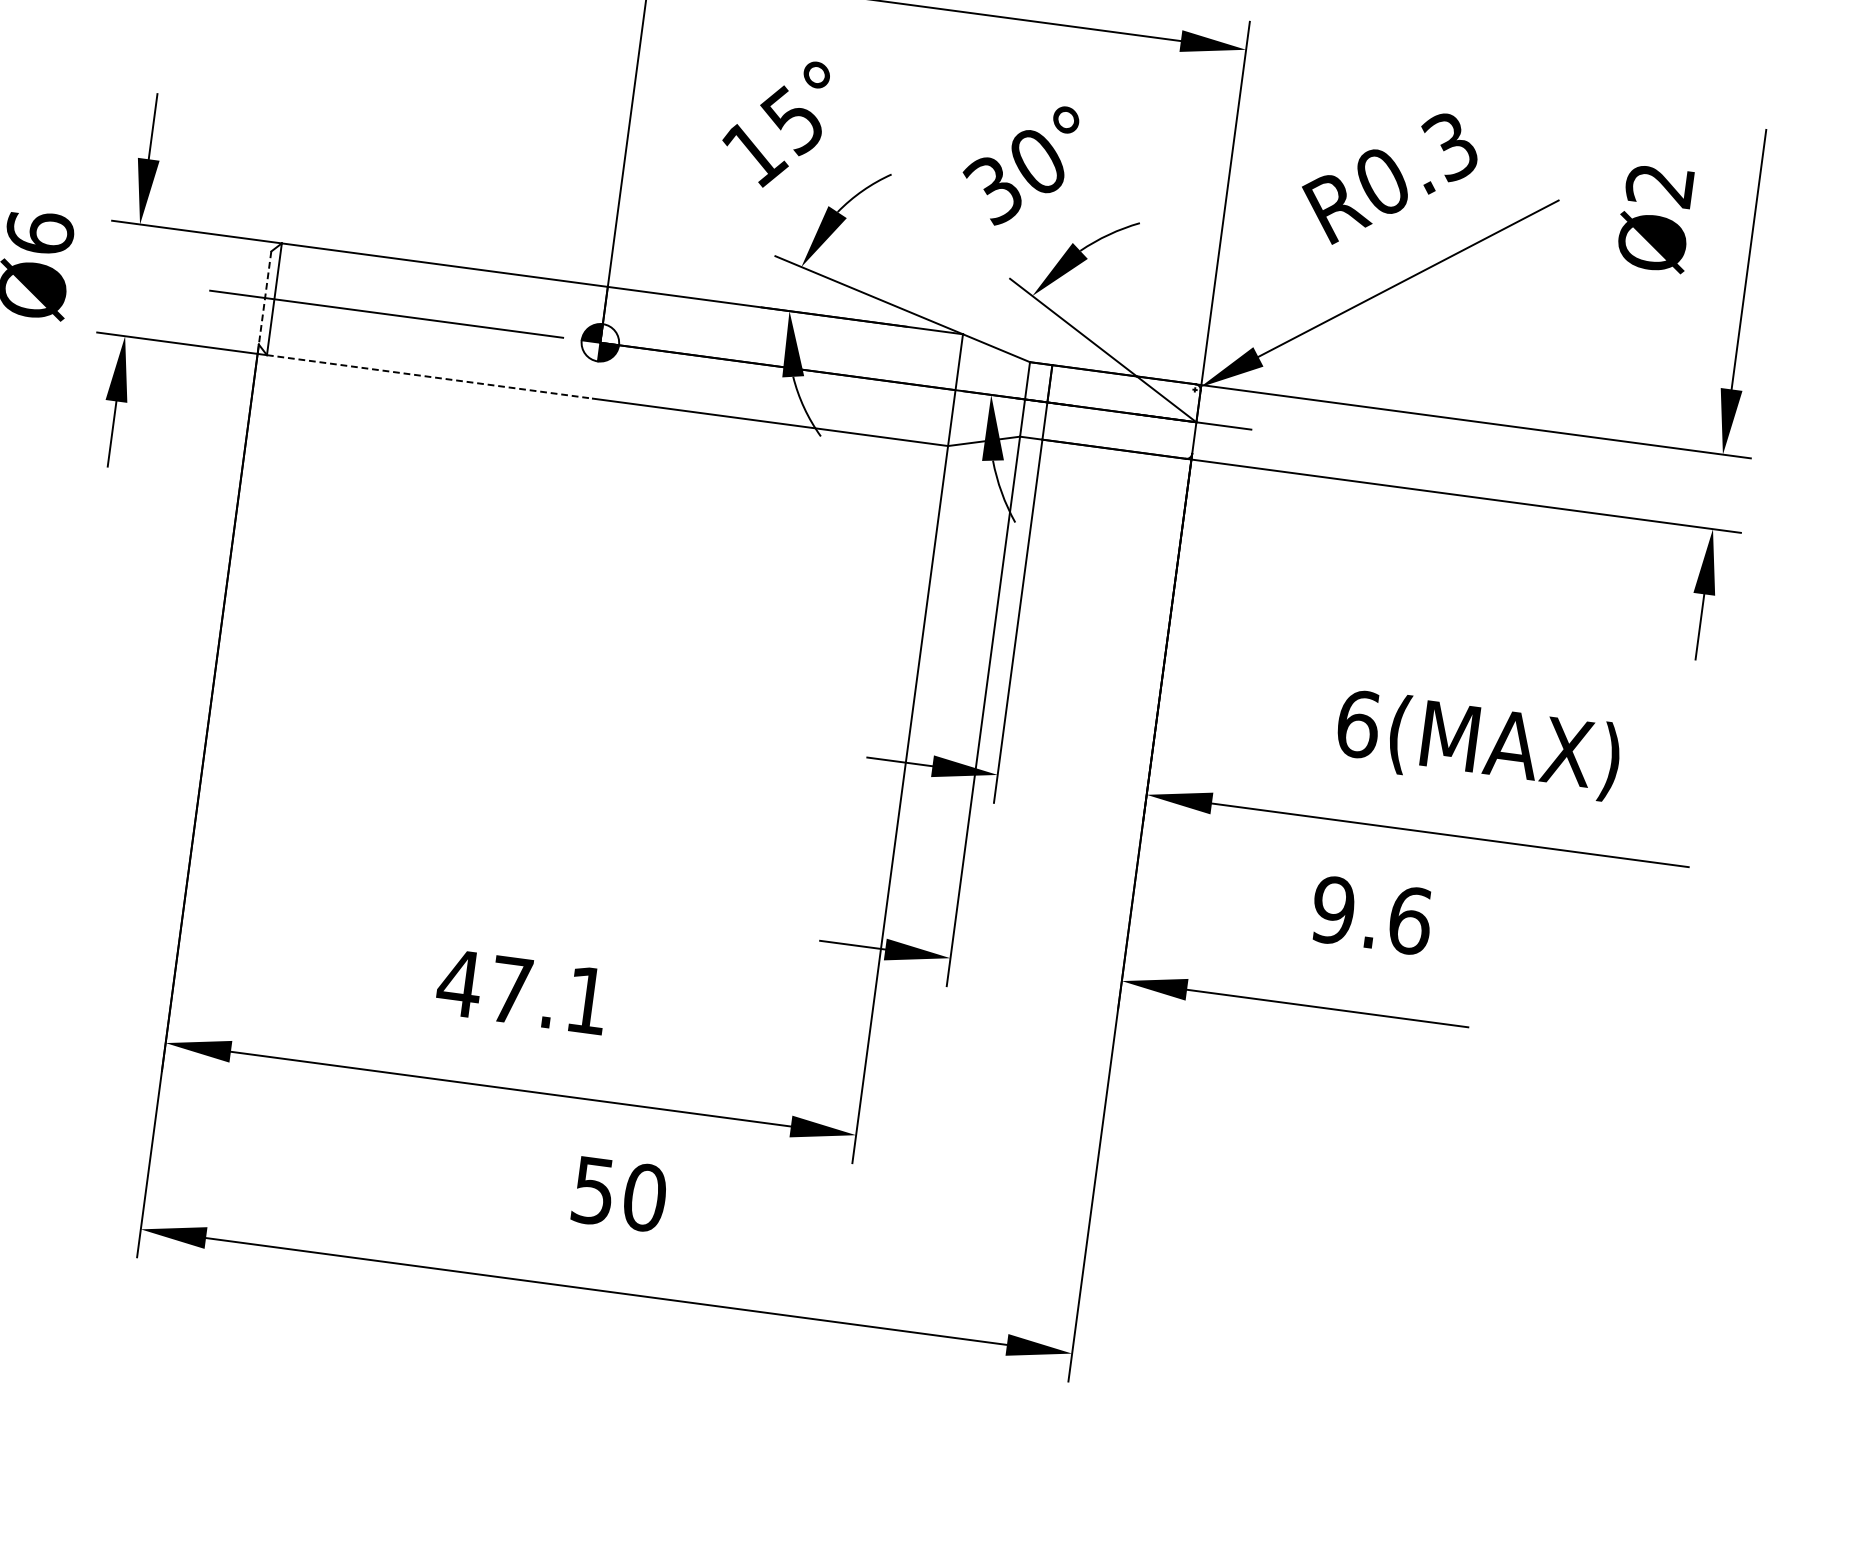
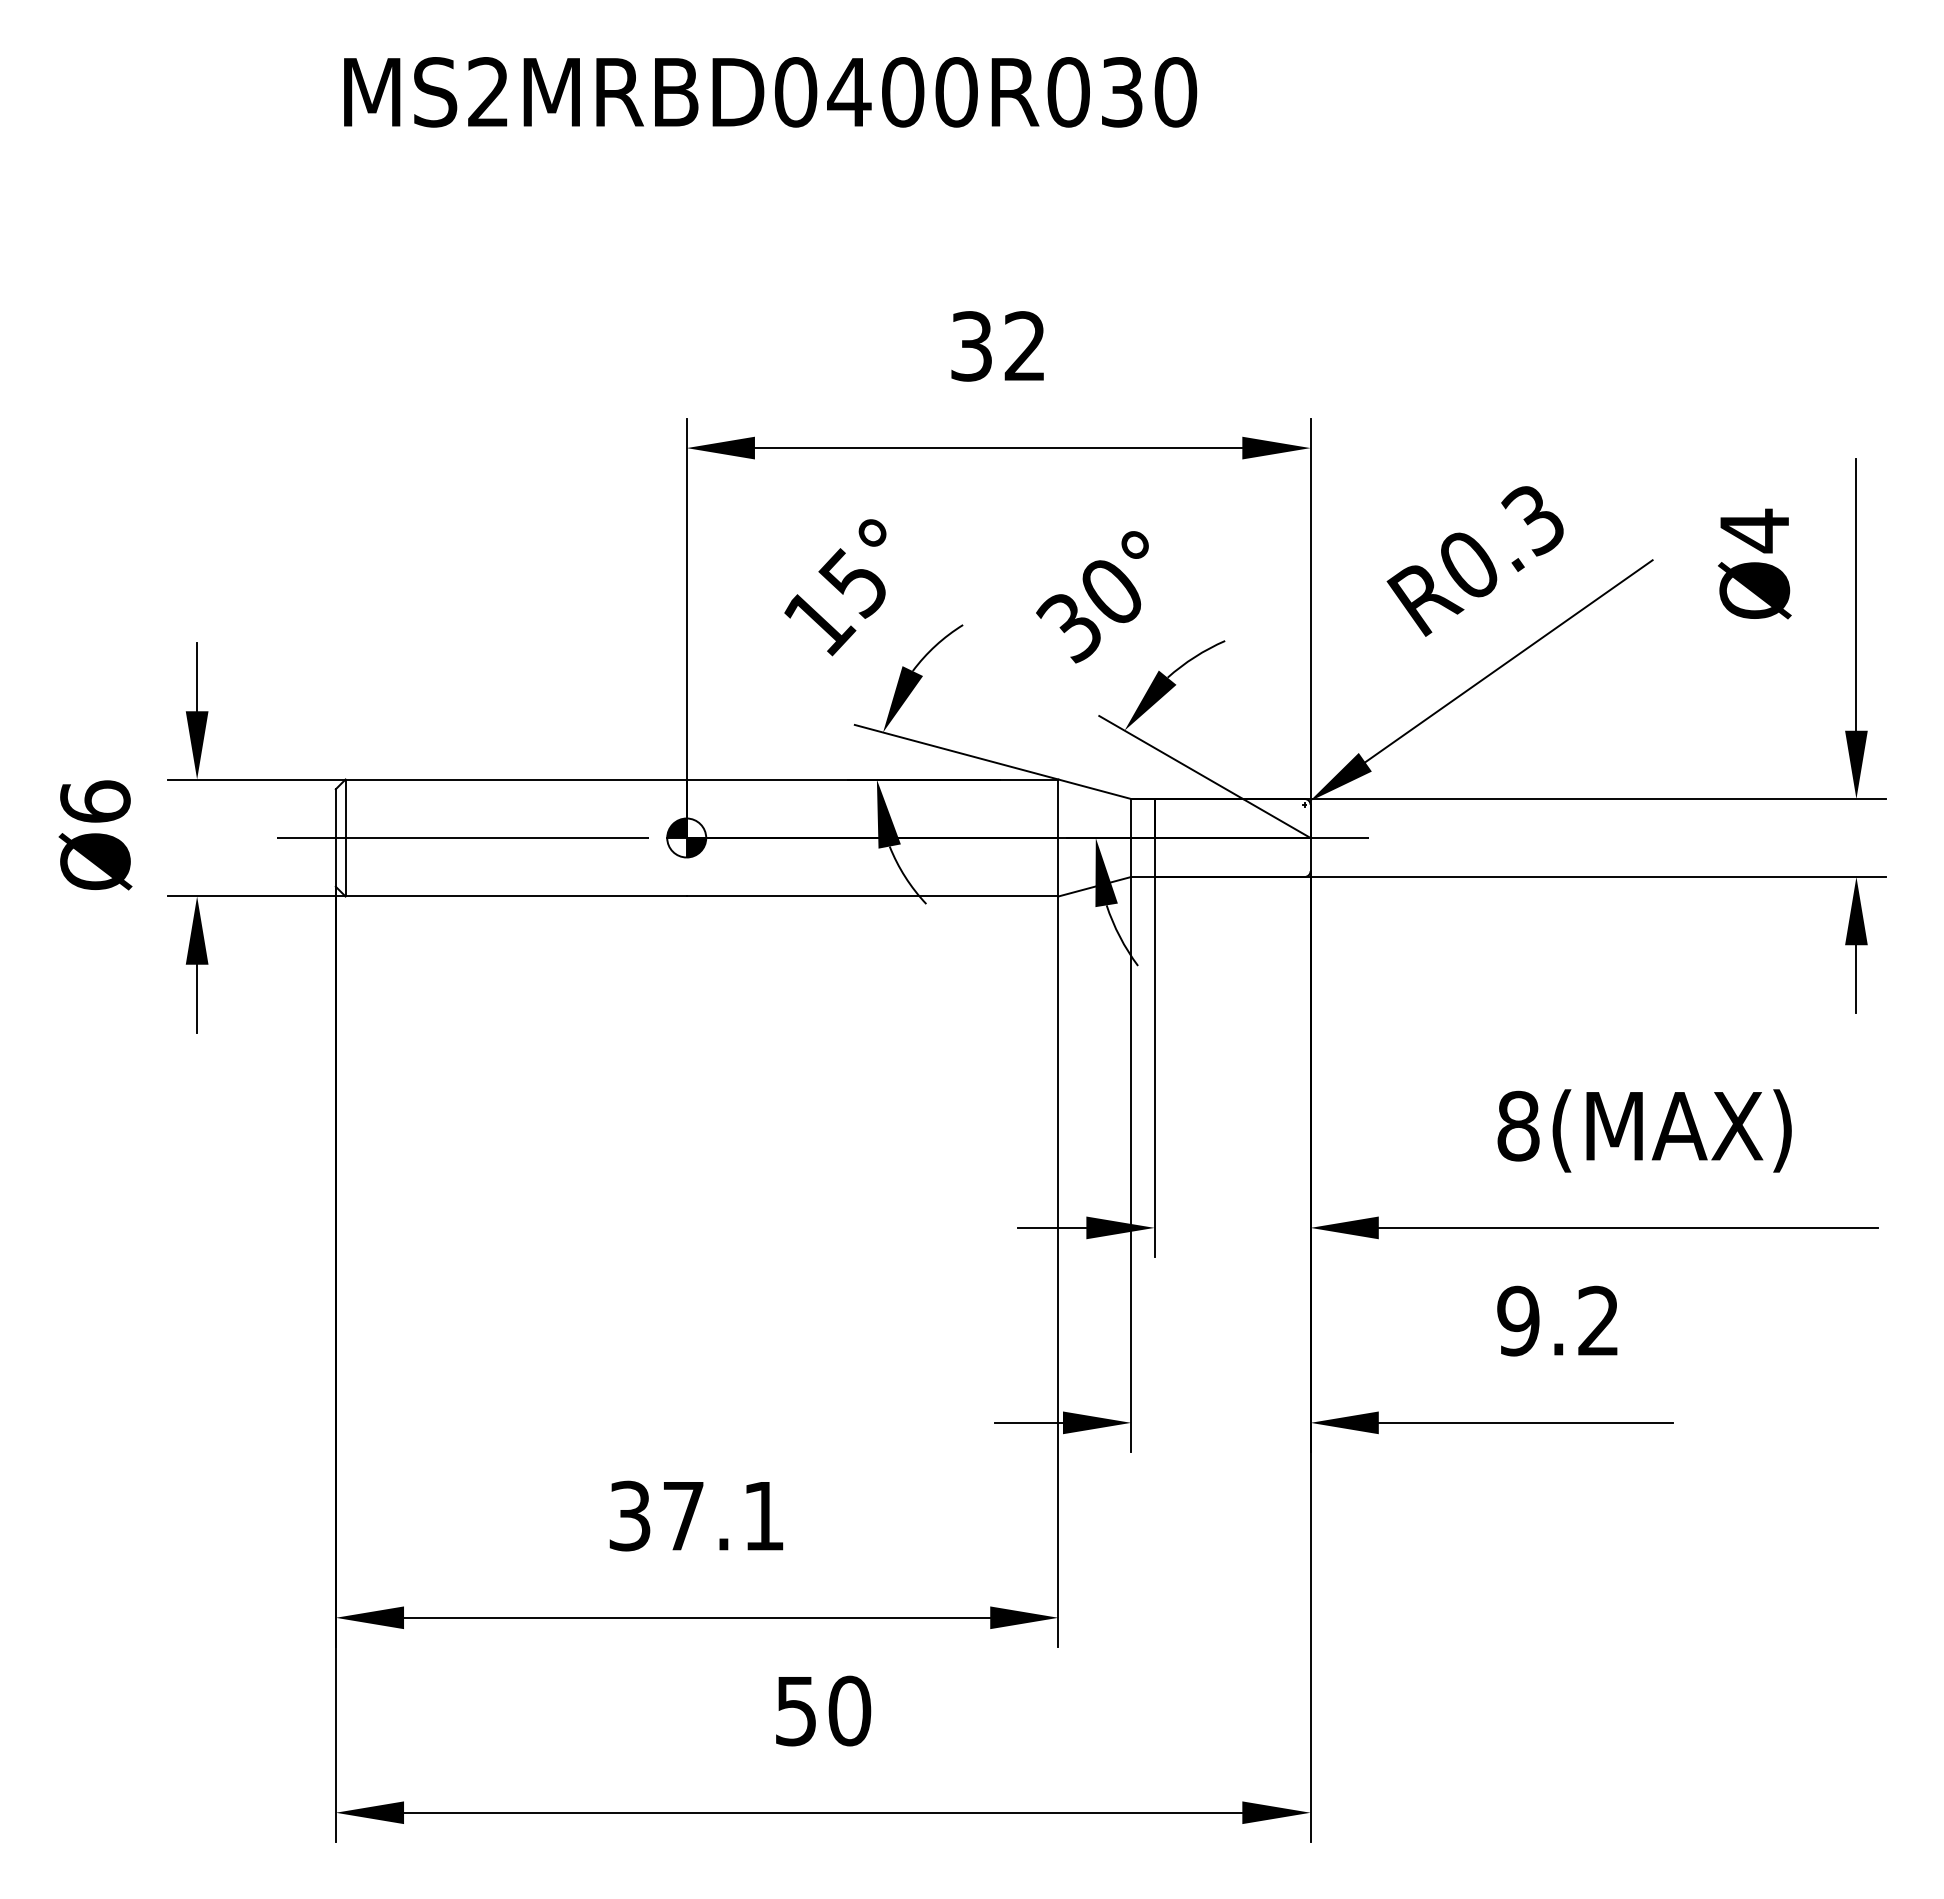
text: (1658, 184) -> (1753, 530), Ø2 -> Ø4
line: (264, 298) -> (335, 838), dashed -> solid
line: (430, 376) -> (516, 896), dashed -> solid
text: (1358, 723) -> (1518, 1125), 6(MAX) -> 8(MAX)
text: (1410, 920) -> (1599, 1320), 9.6 -> 9.2
text: (459, 982) -> (629, 1515), 47.1 -> 37.1

